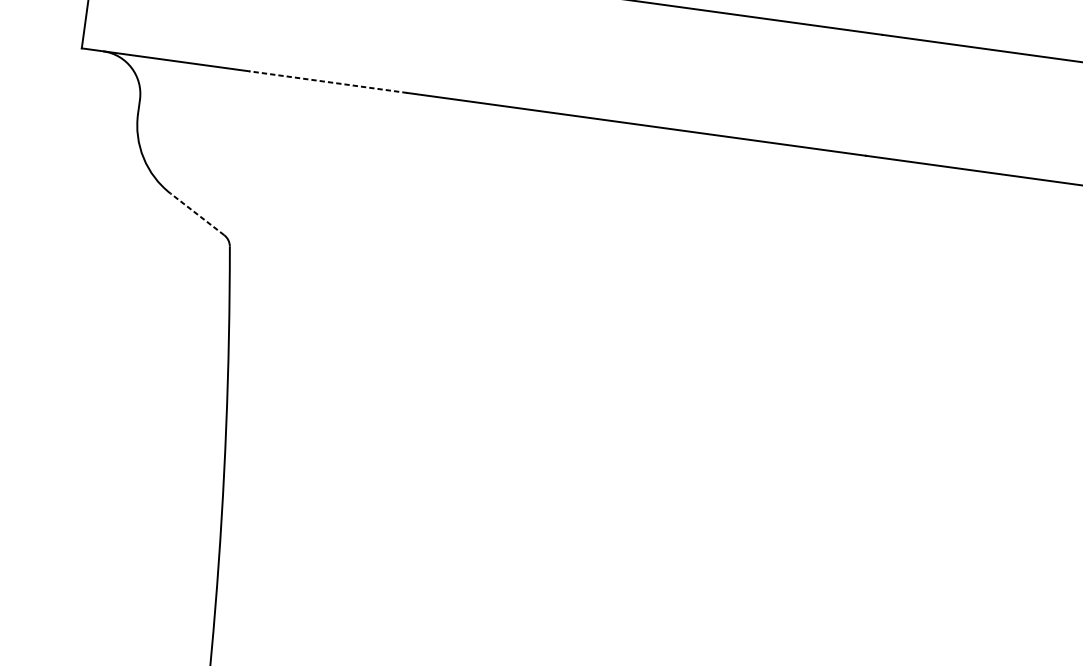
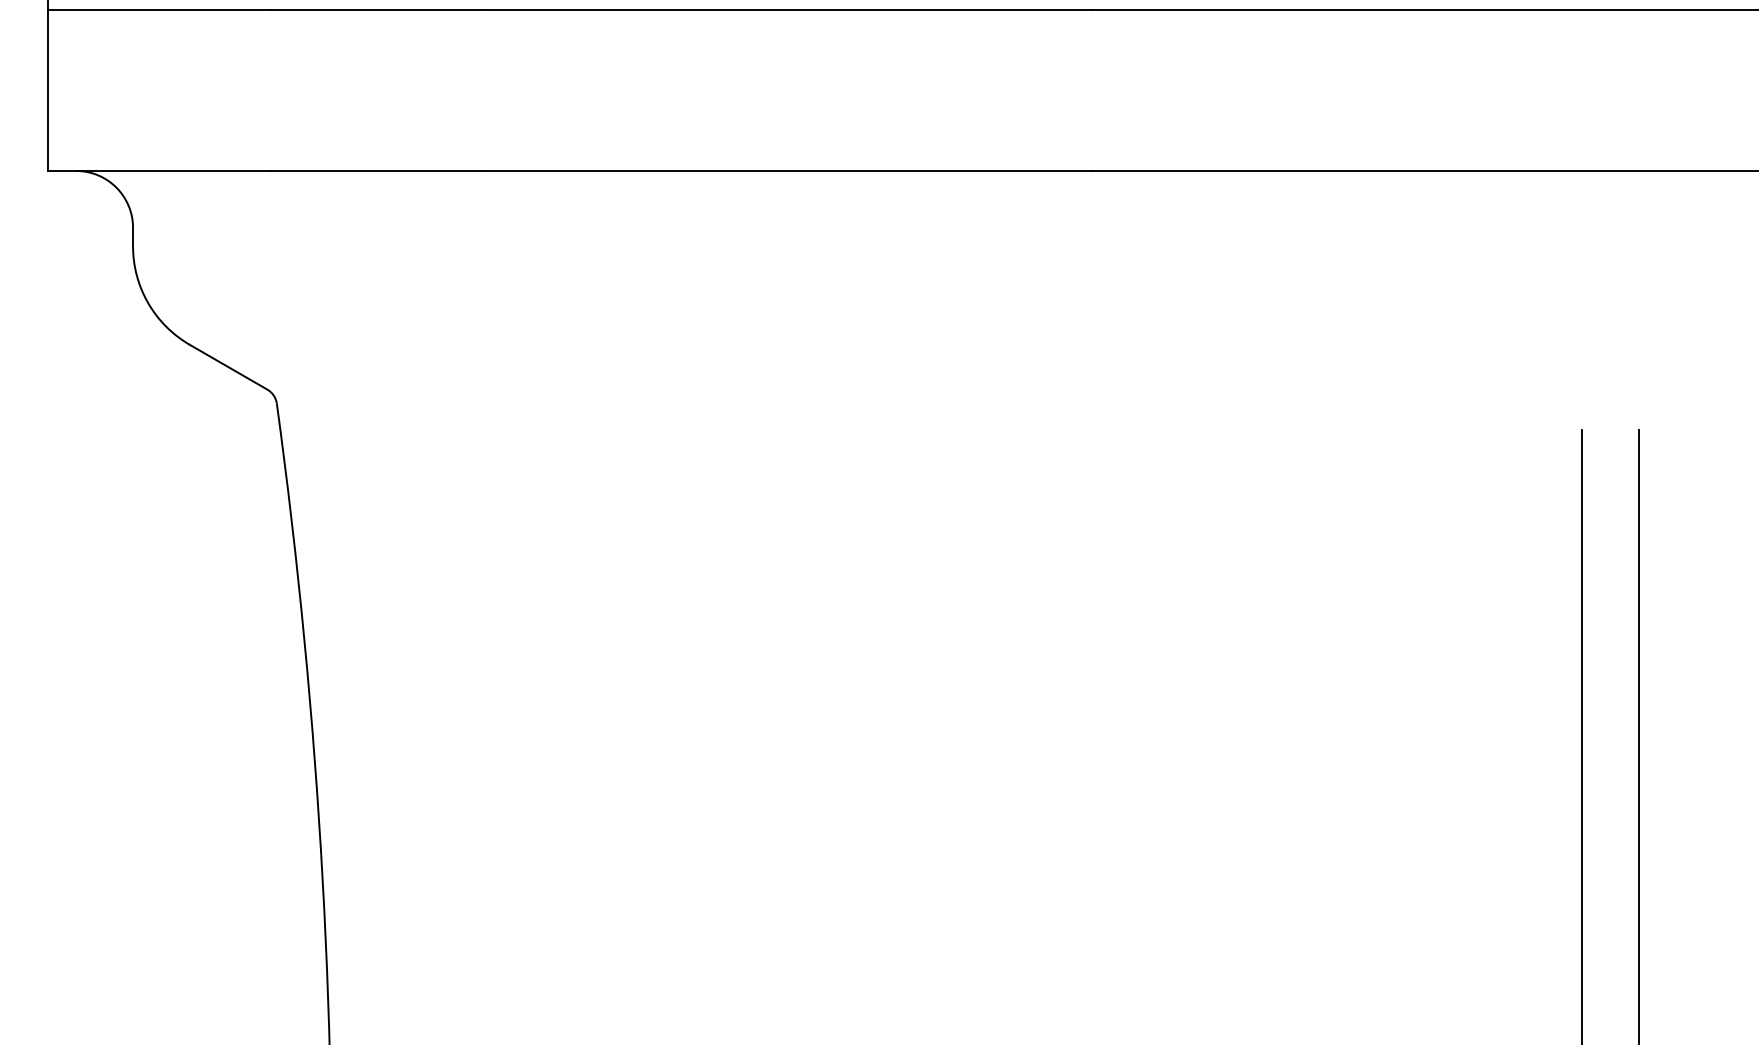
line: (327, 81) -> (375, 170), dashed -> solid
line: (197, 214) -> (228, 367), dashed -> solid

